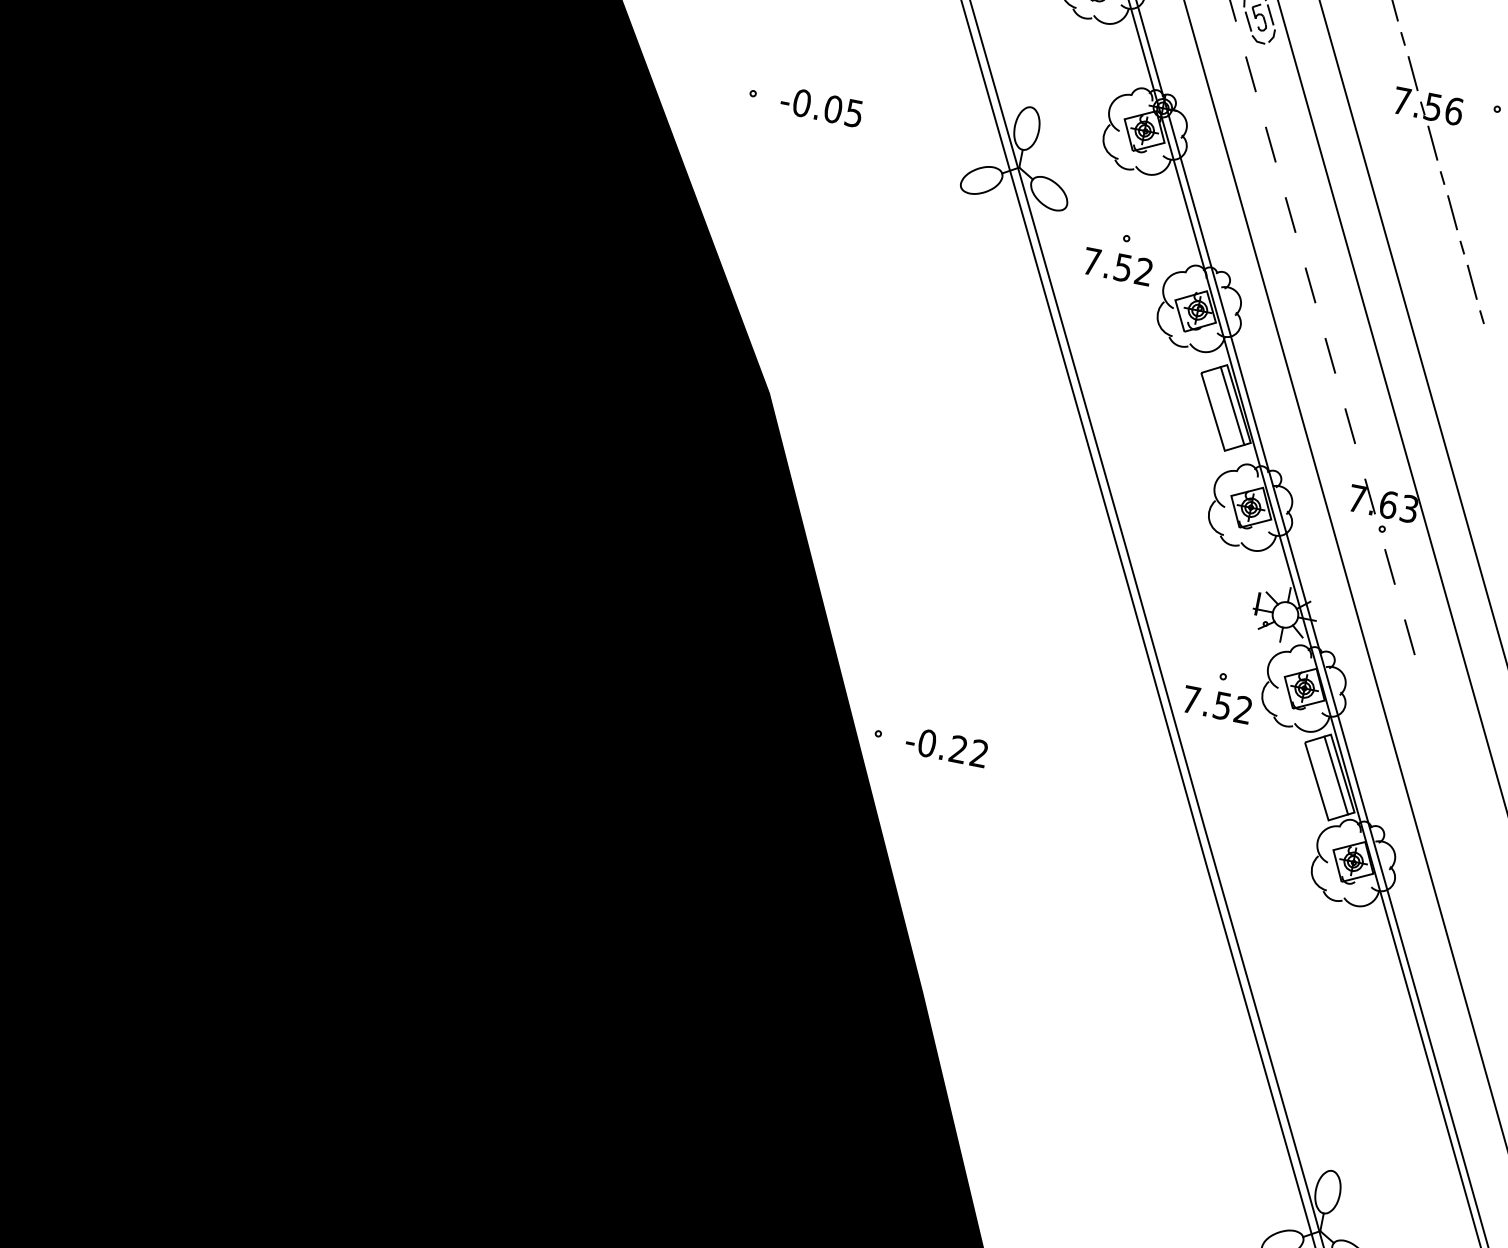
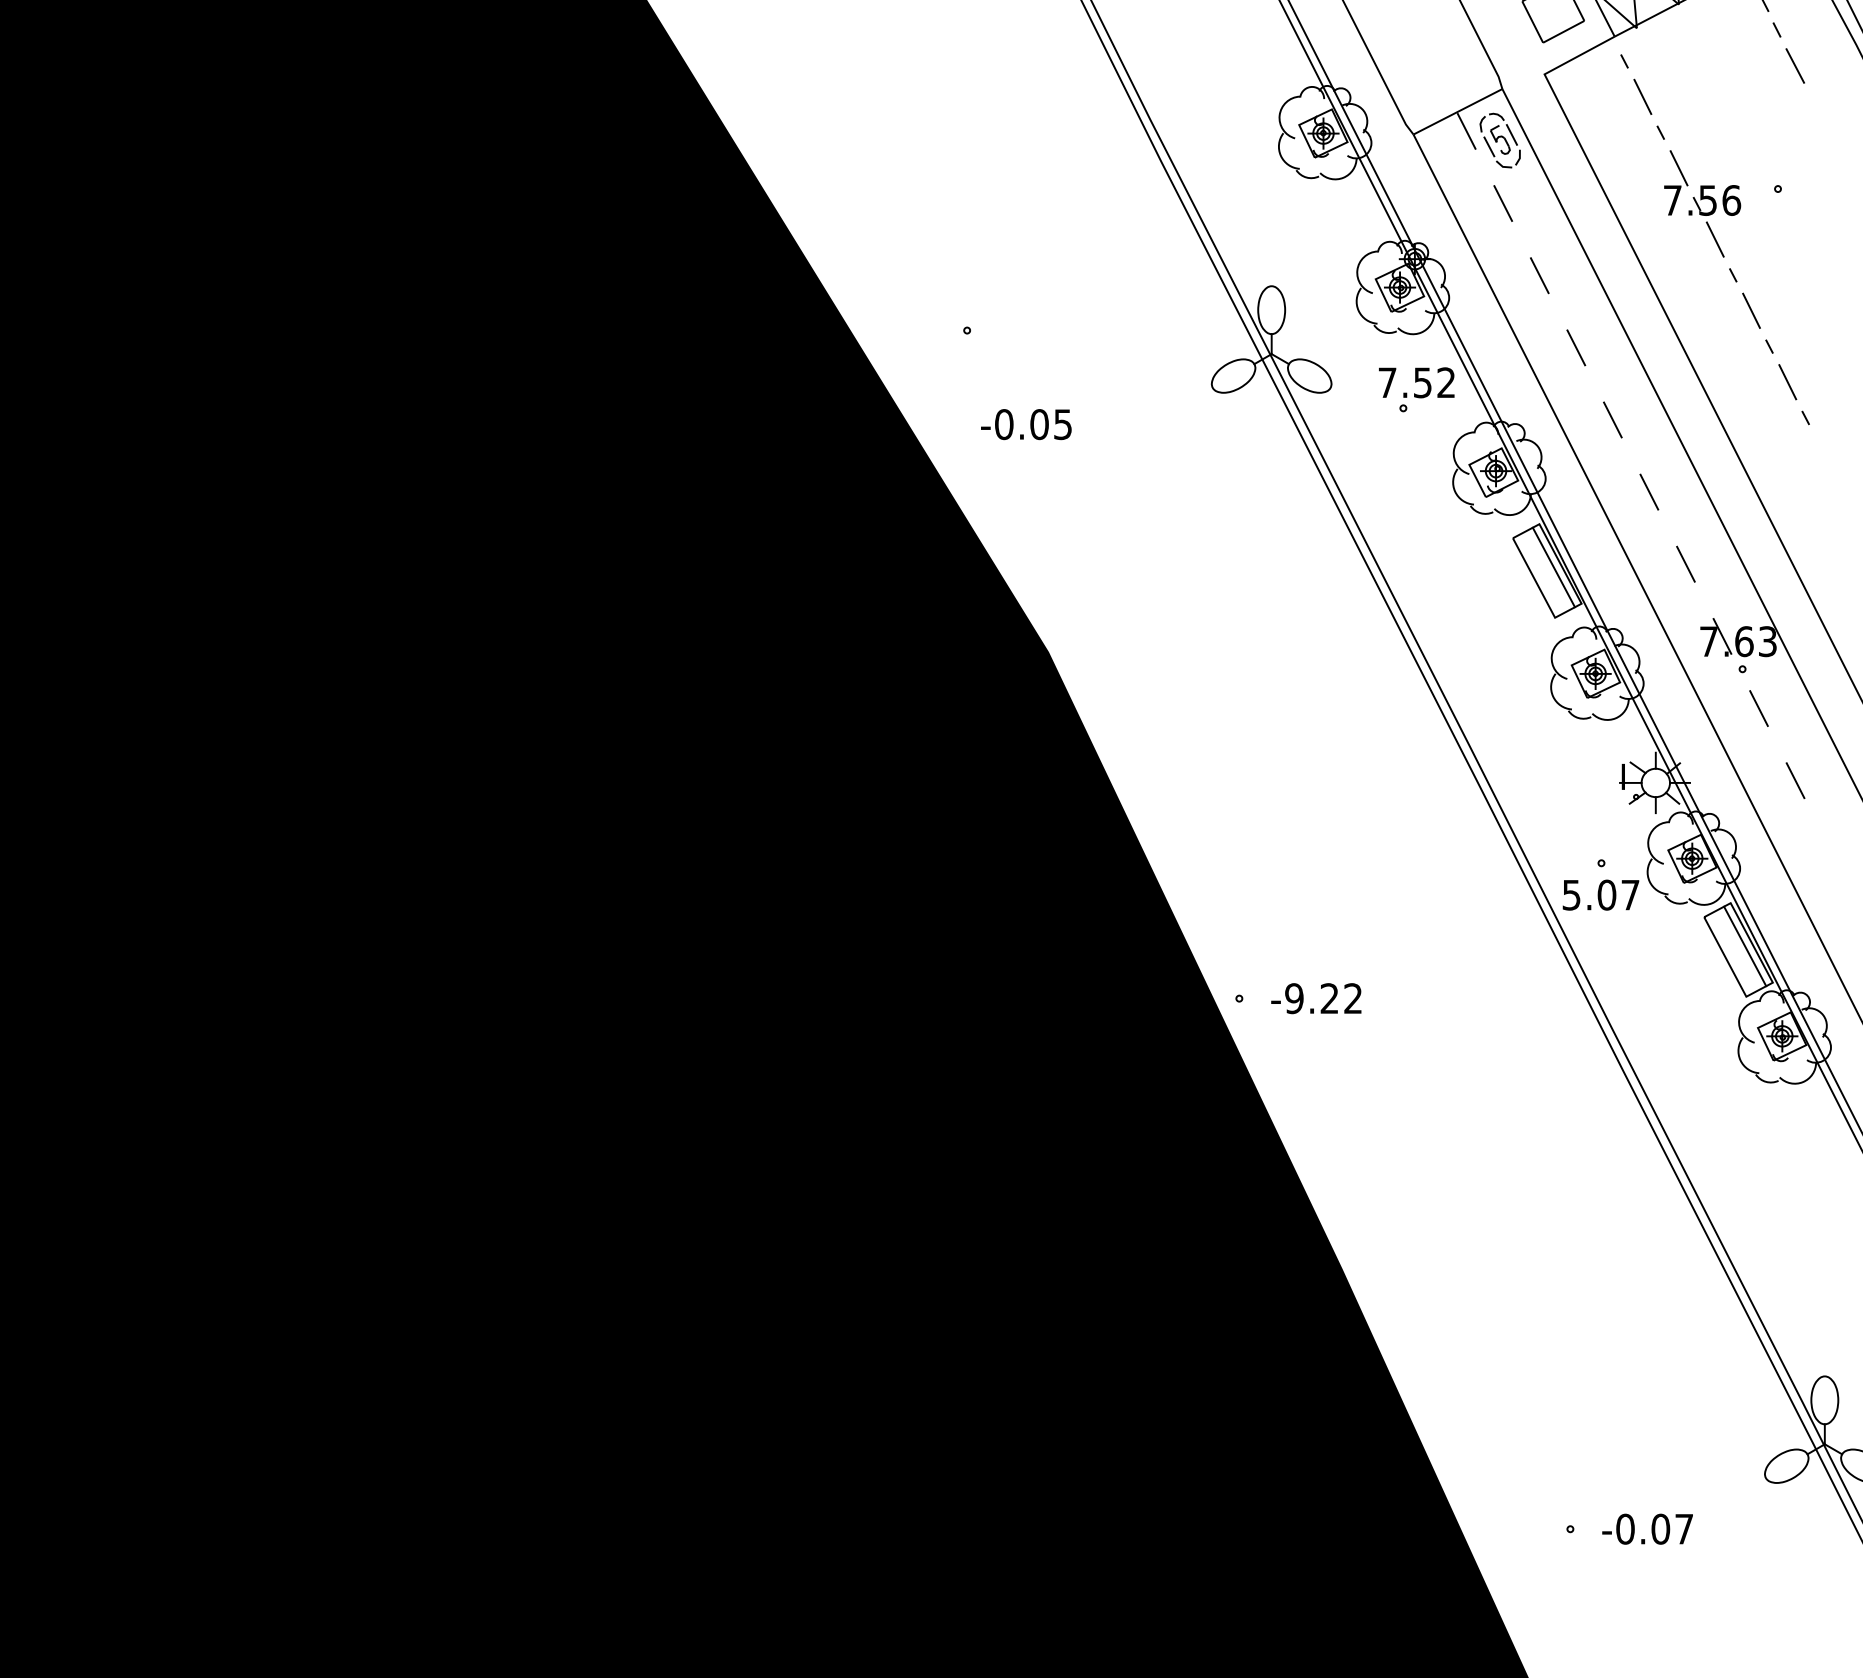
text: (821, 107) -> (1026, 424), moved
text: (1117, 266) -> (1416, 382), moved
text: (1216, 704) -> (1600, 894), 7.52 -> 5.07
text: (927, 743) -> (1294, 998), -0.22 -> -9.22

